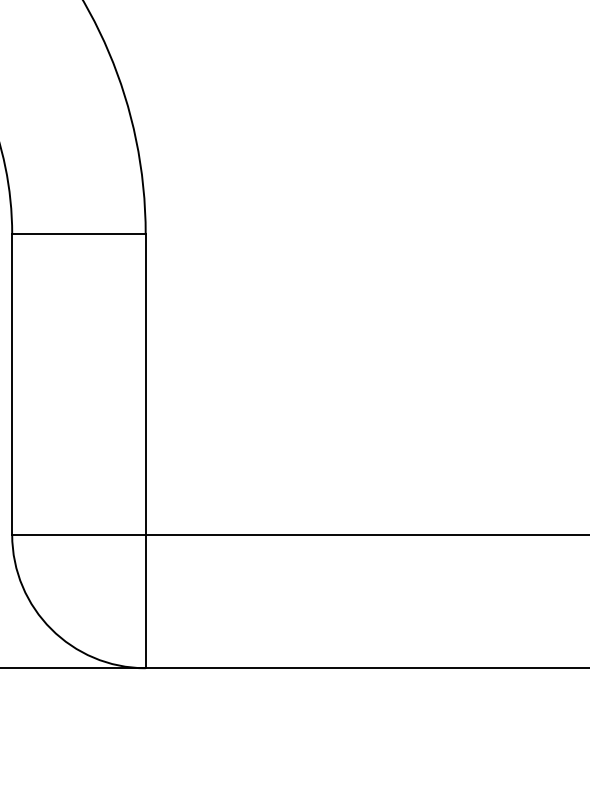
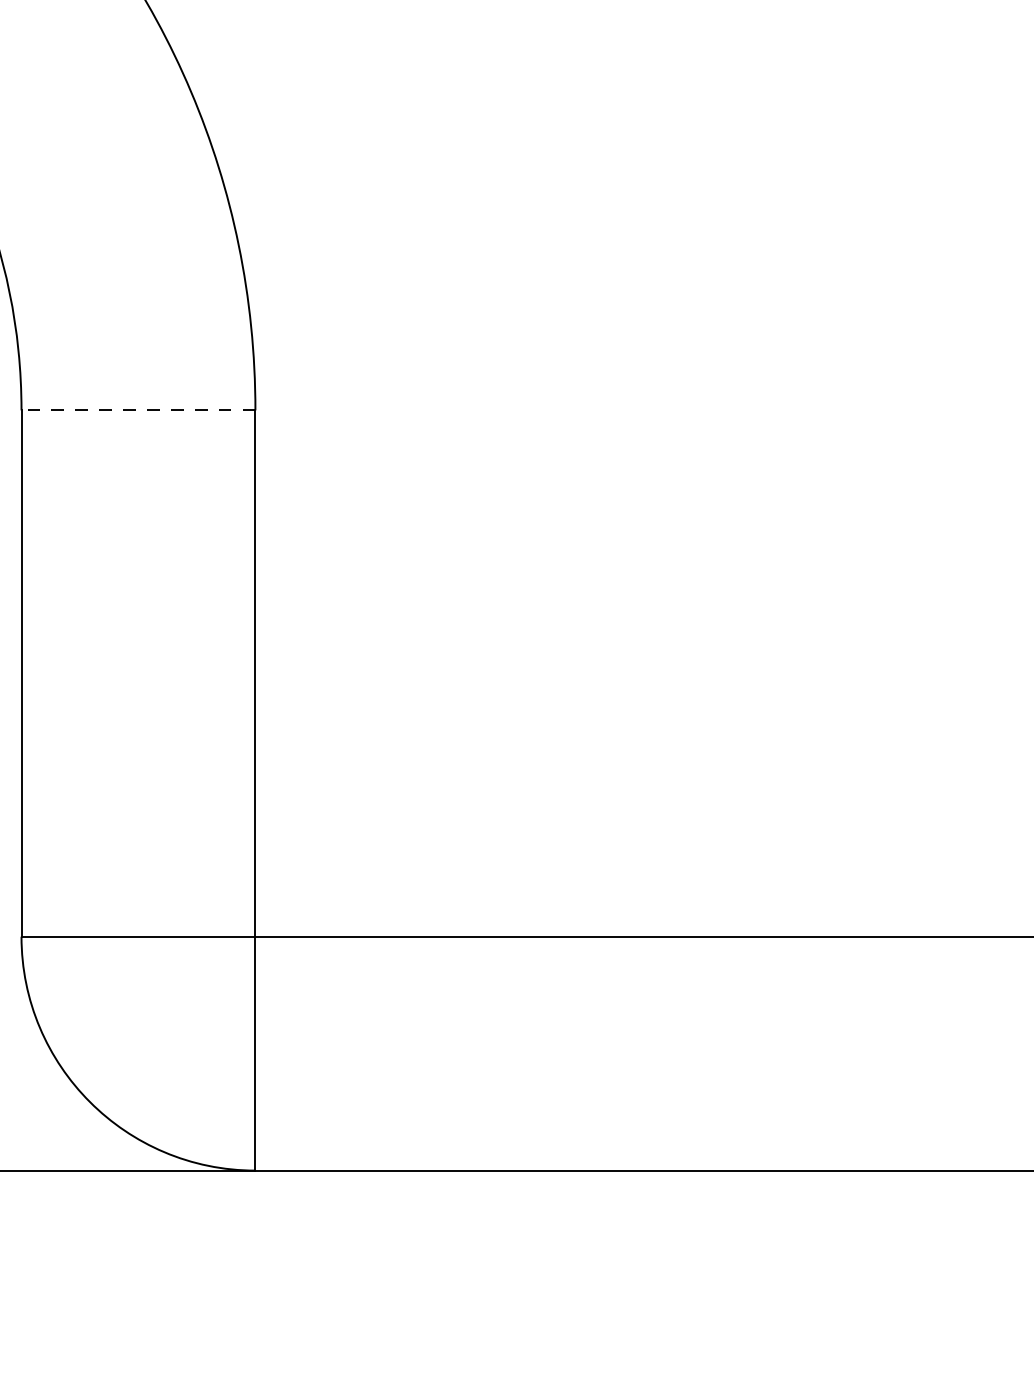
line: (78, 234) -> (137, 410), solid -> dashed

